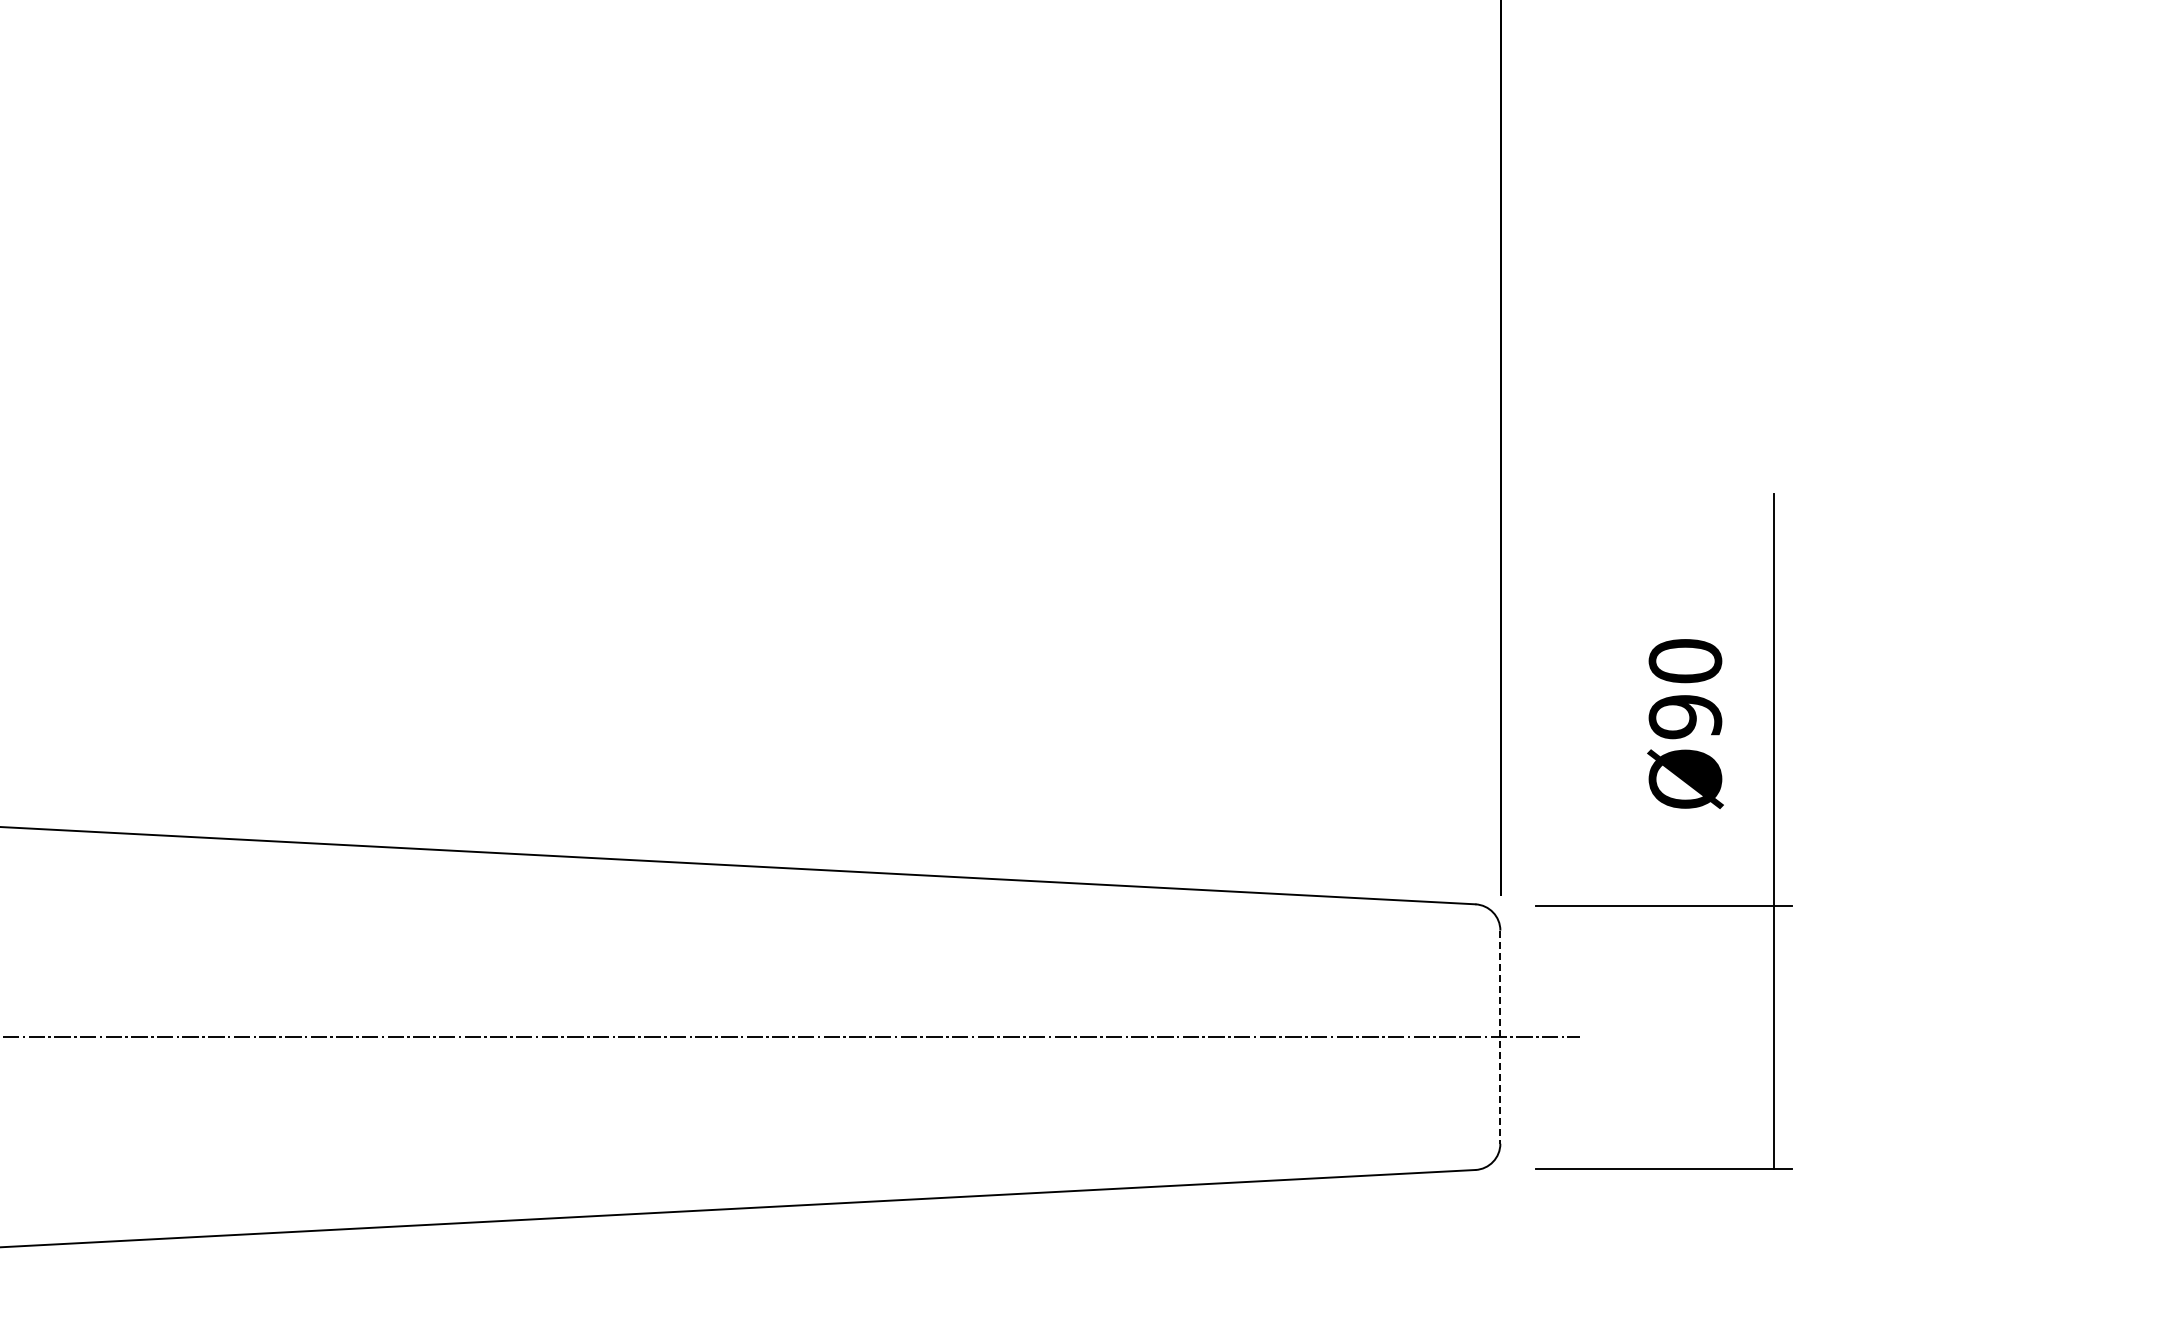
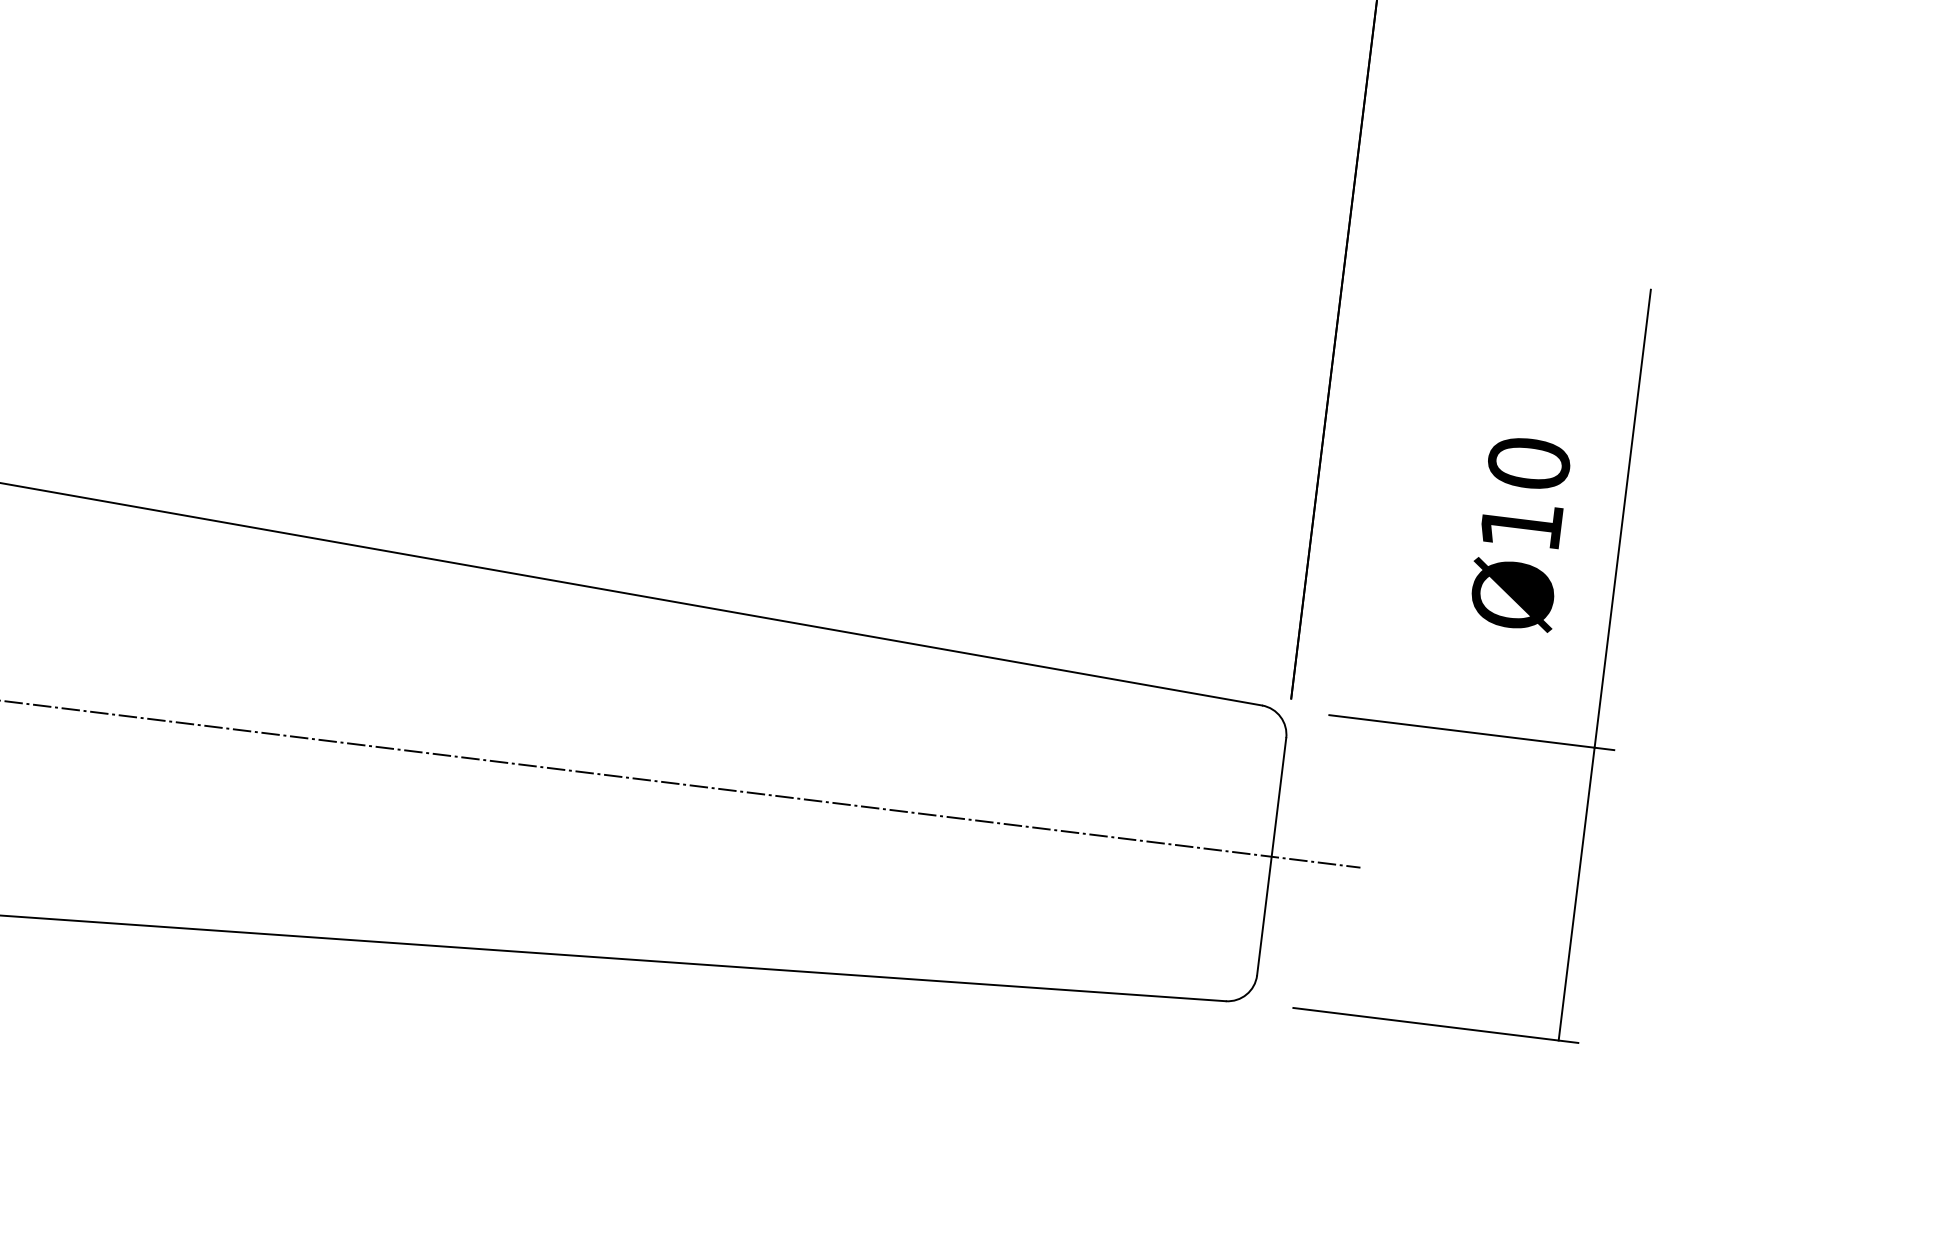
text: (1685, 717) -> (1521, 526), Ø90 -> Ø10
line: (1500, 1037) -> (1271, 857), dashed -> solid

